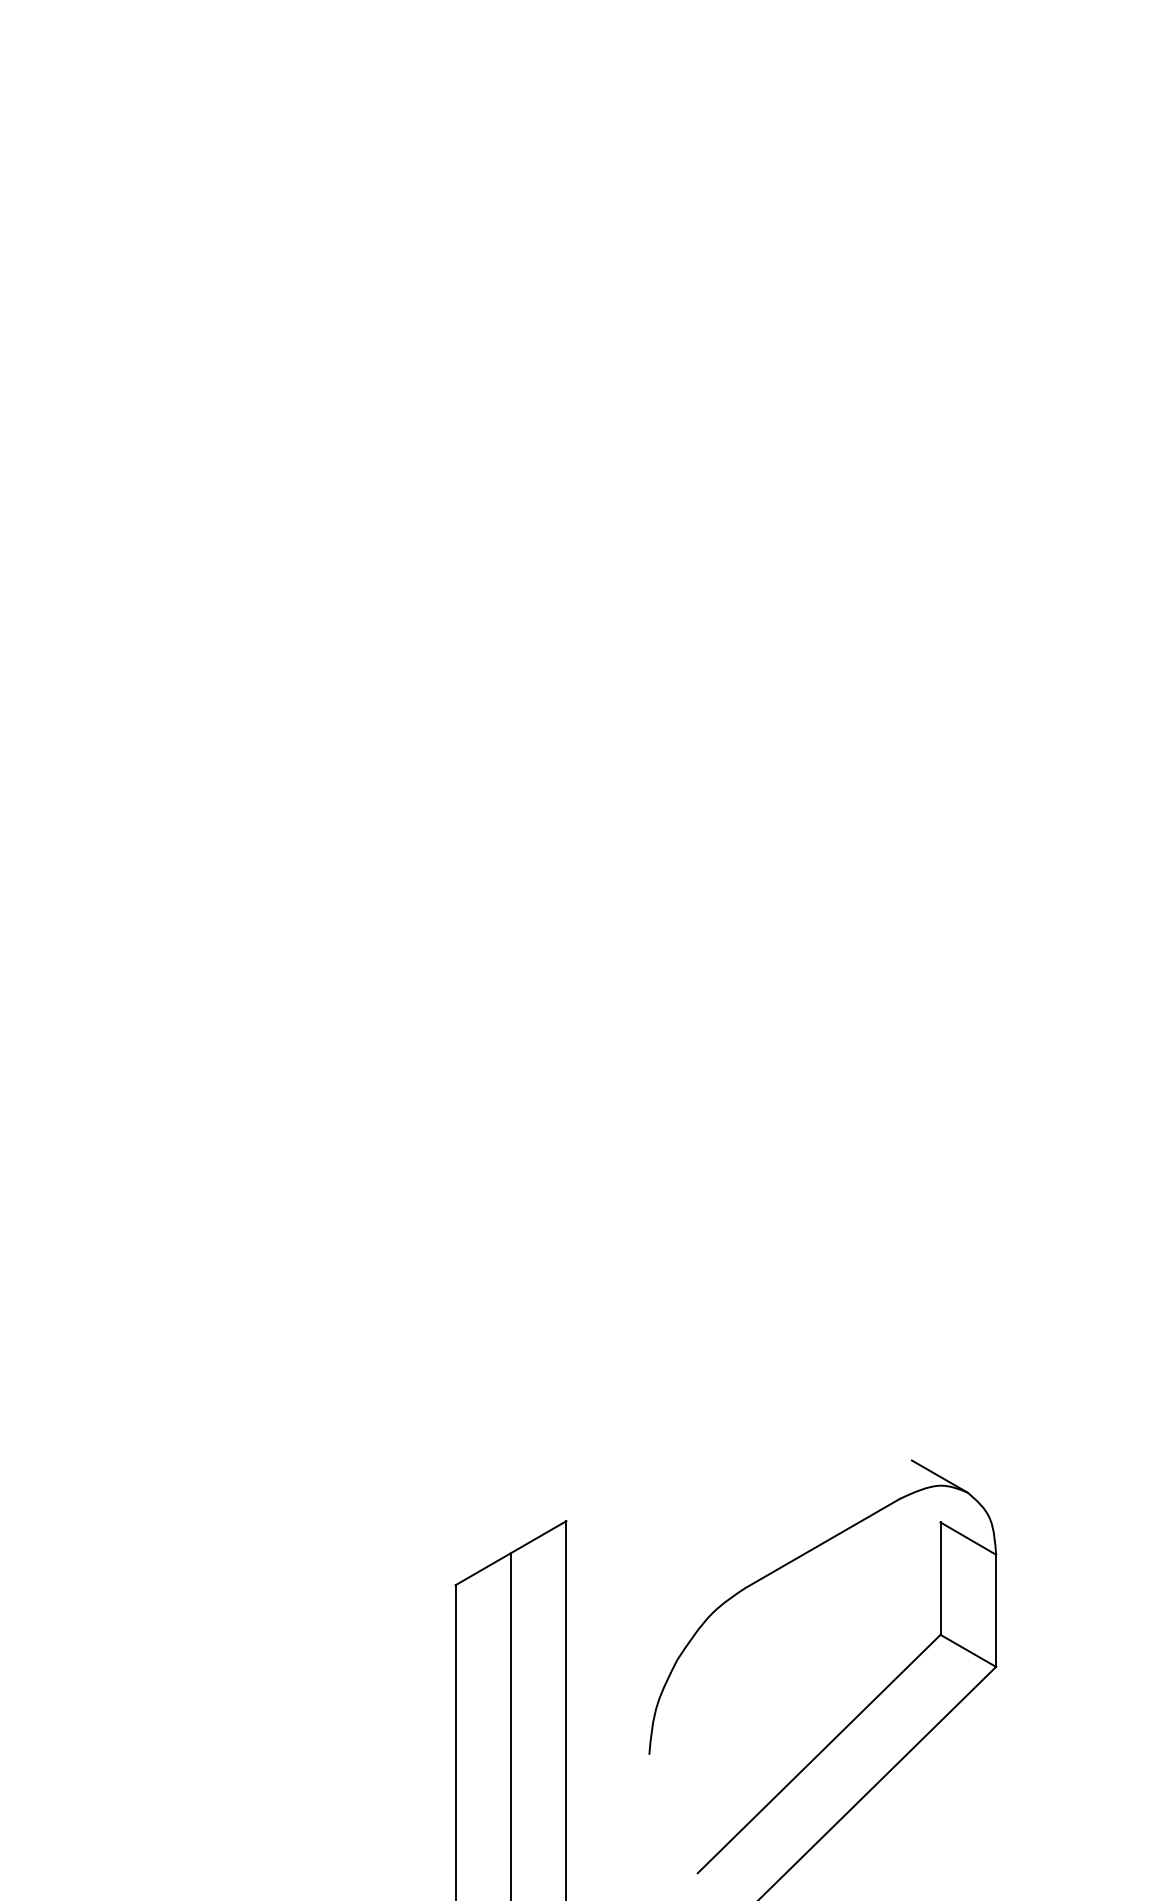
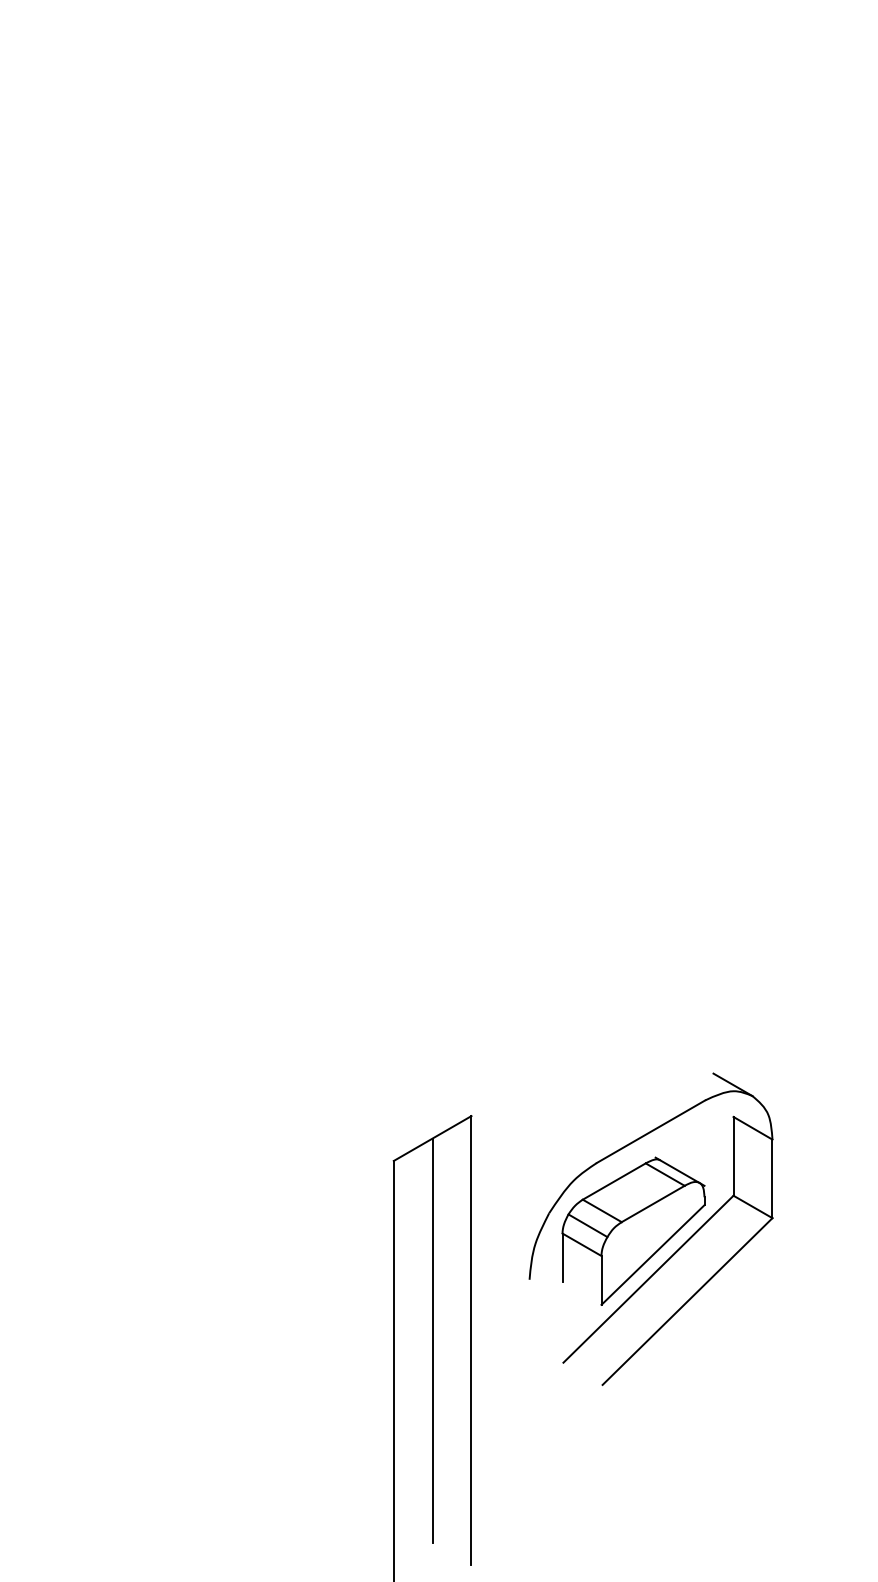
part: (797, 1684) -> (633, 1230), added

